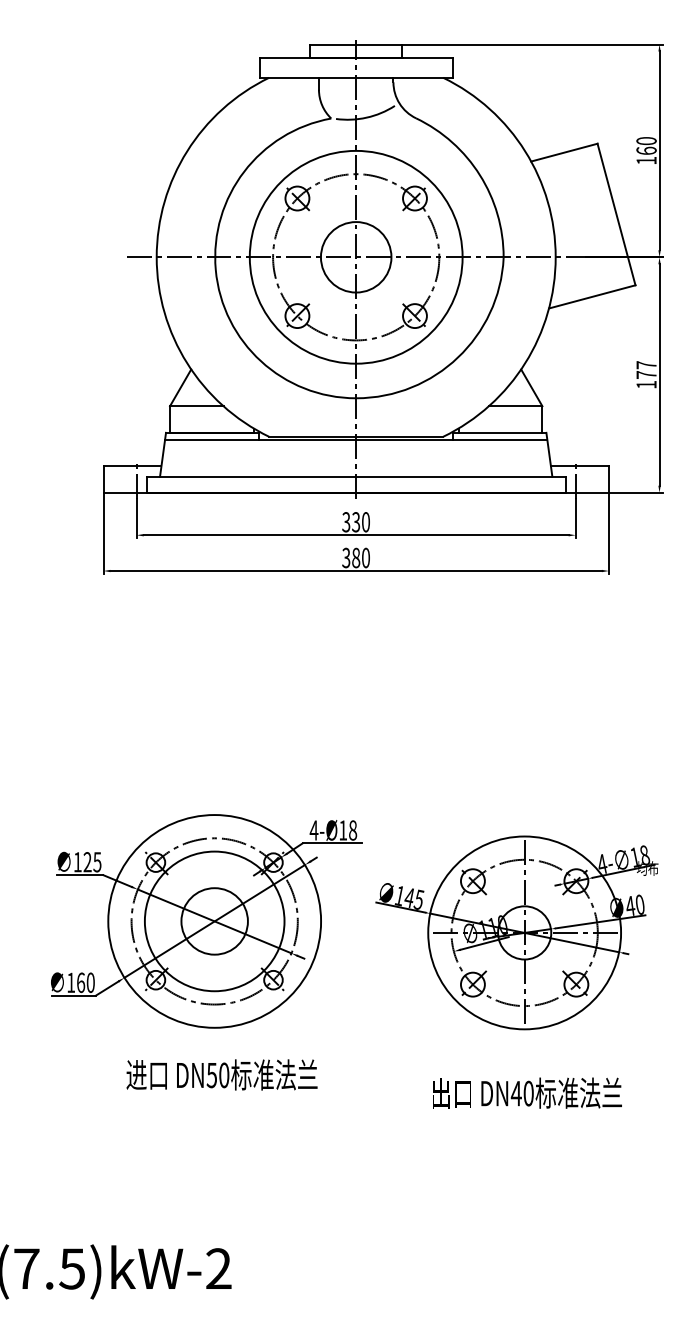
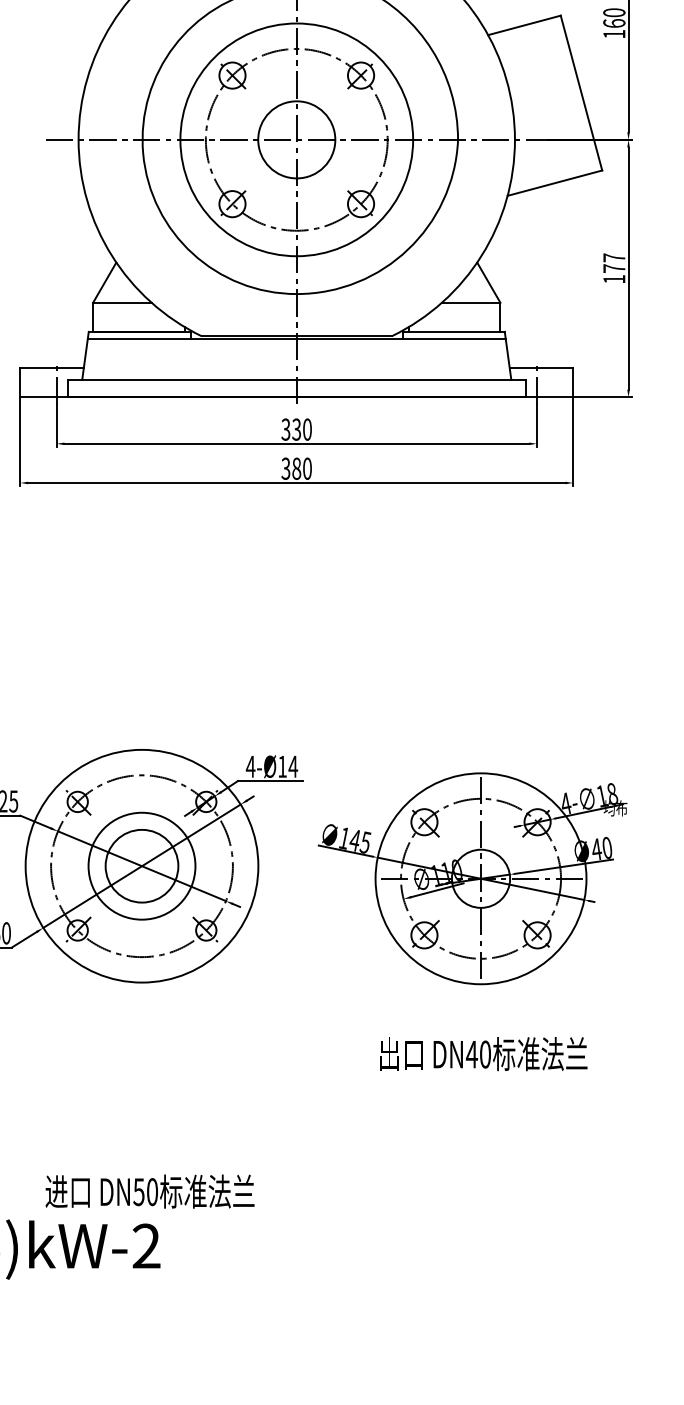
text: (352, 830) -> (292, 766), 4-Ø18 -> 4-Ø14
circle: (214, 921) -> (141, 866), size x0.7
text: (221, 1074) -> (149, 1191), moved

